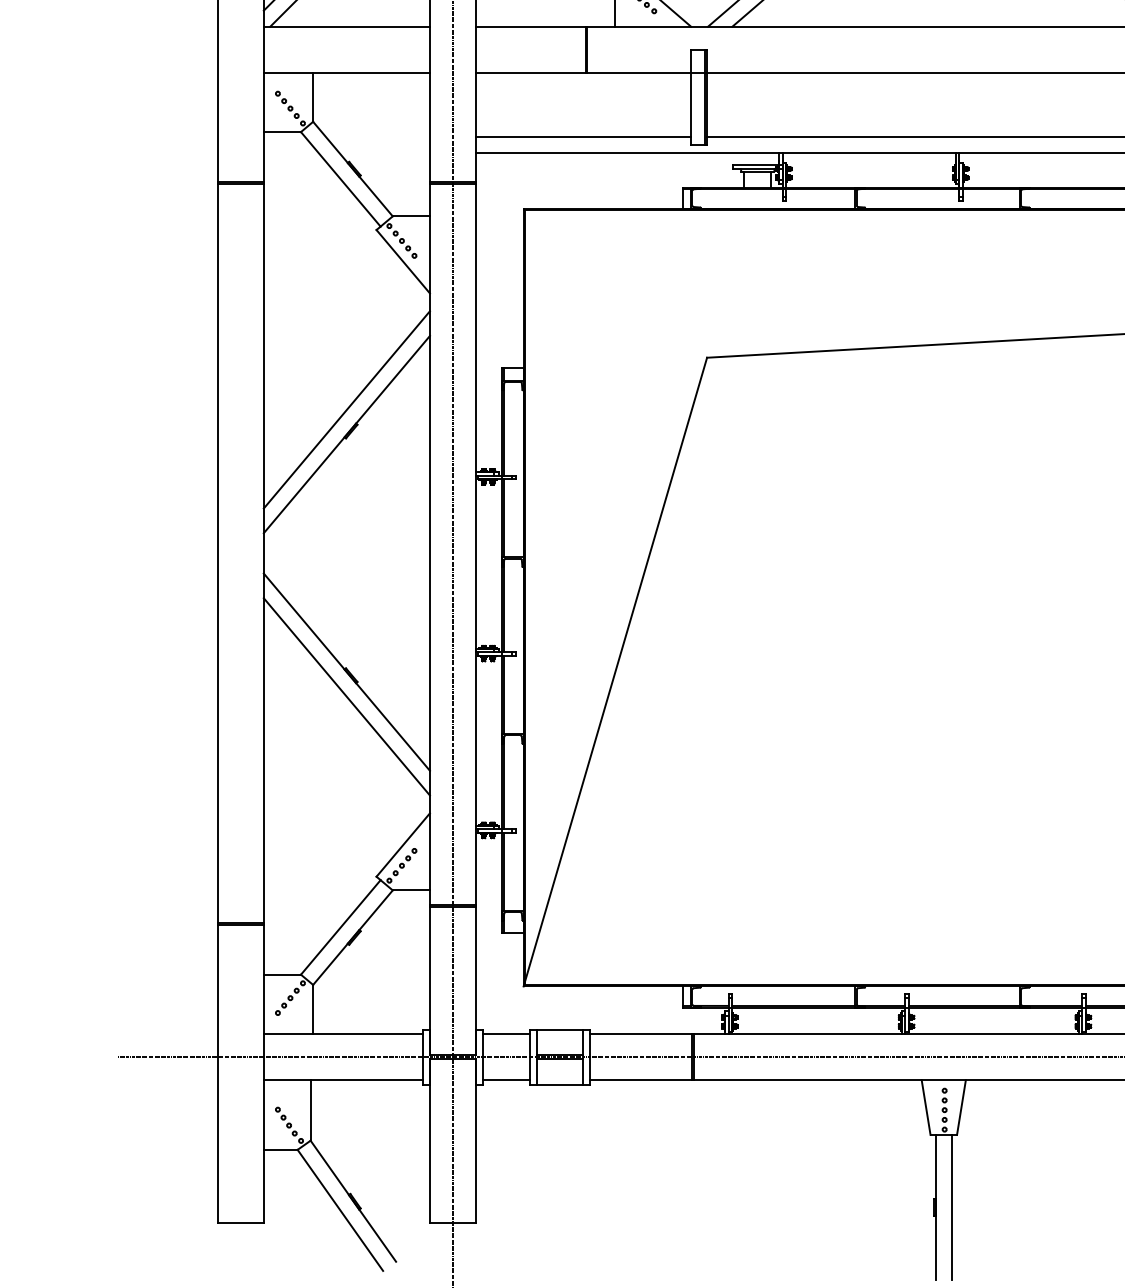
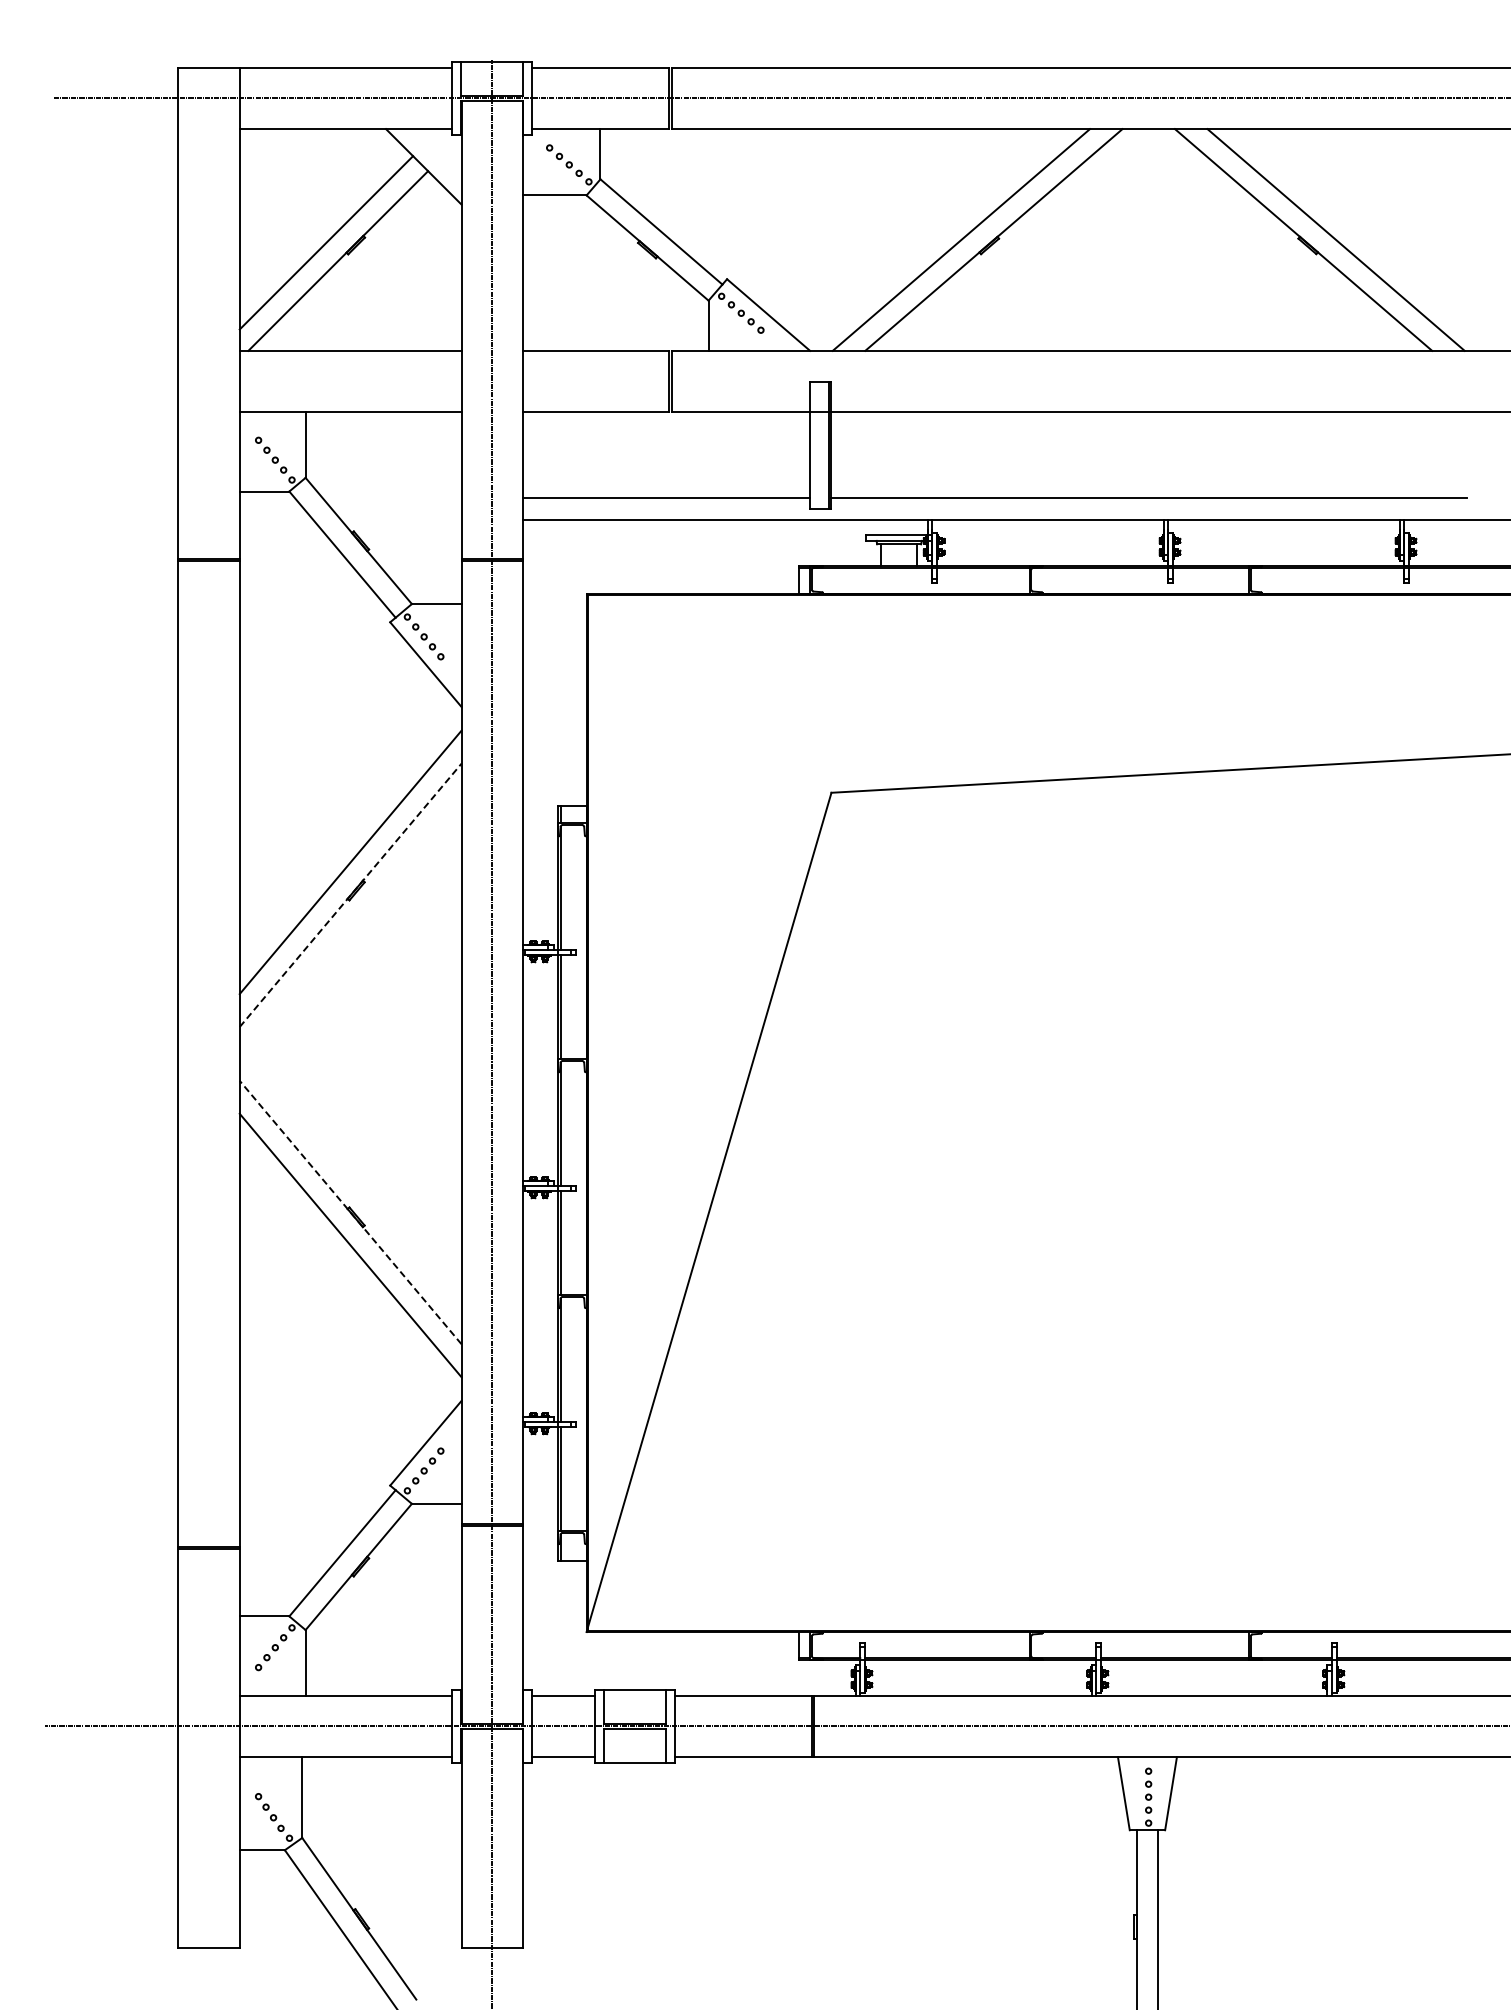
line: (346, 433) -> (350, 894), solid -> dashed
line: (346, 672) -> (350, 1212), solid -> dashed

